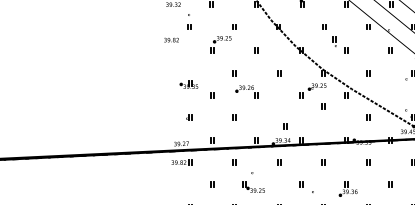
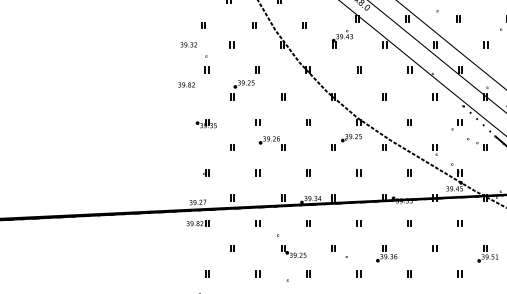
part: (333, 41) -> (434, 149), moved
part: (188, 84) -> (205, 123), moved
part: (323, 105) -> (358, 172), moved
part: (285, 126) -> (308, 172), moved
part: (253, 187) -> (293, 251), moved

